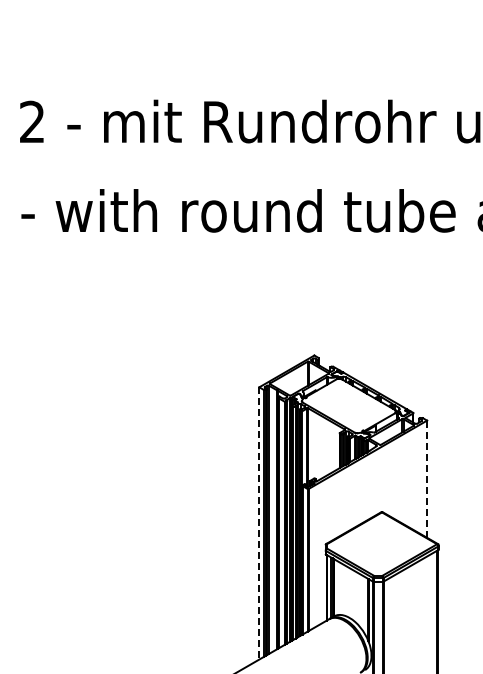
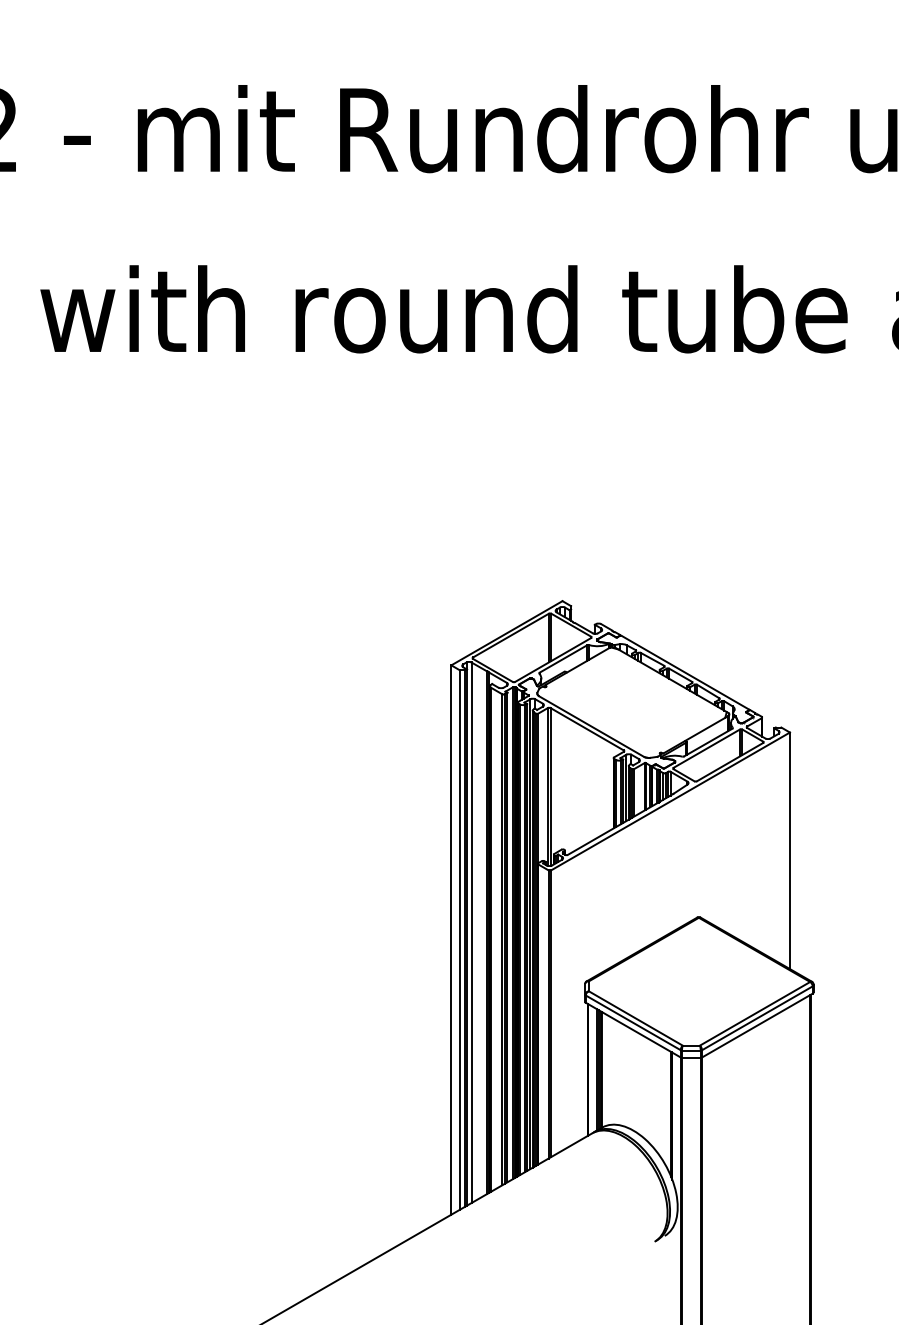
line: (427, 479) -> (790, 851), dashed -> solid
line: (259, 523) -> (451, 940), dashed -> solid

